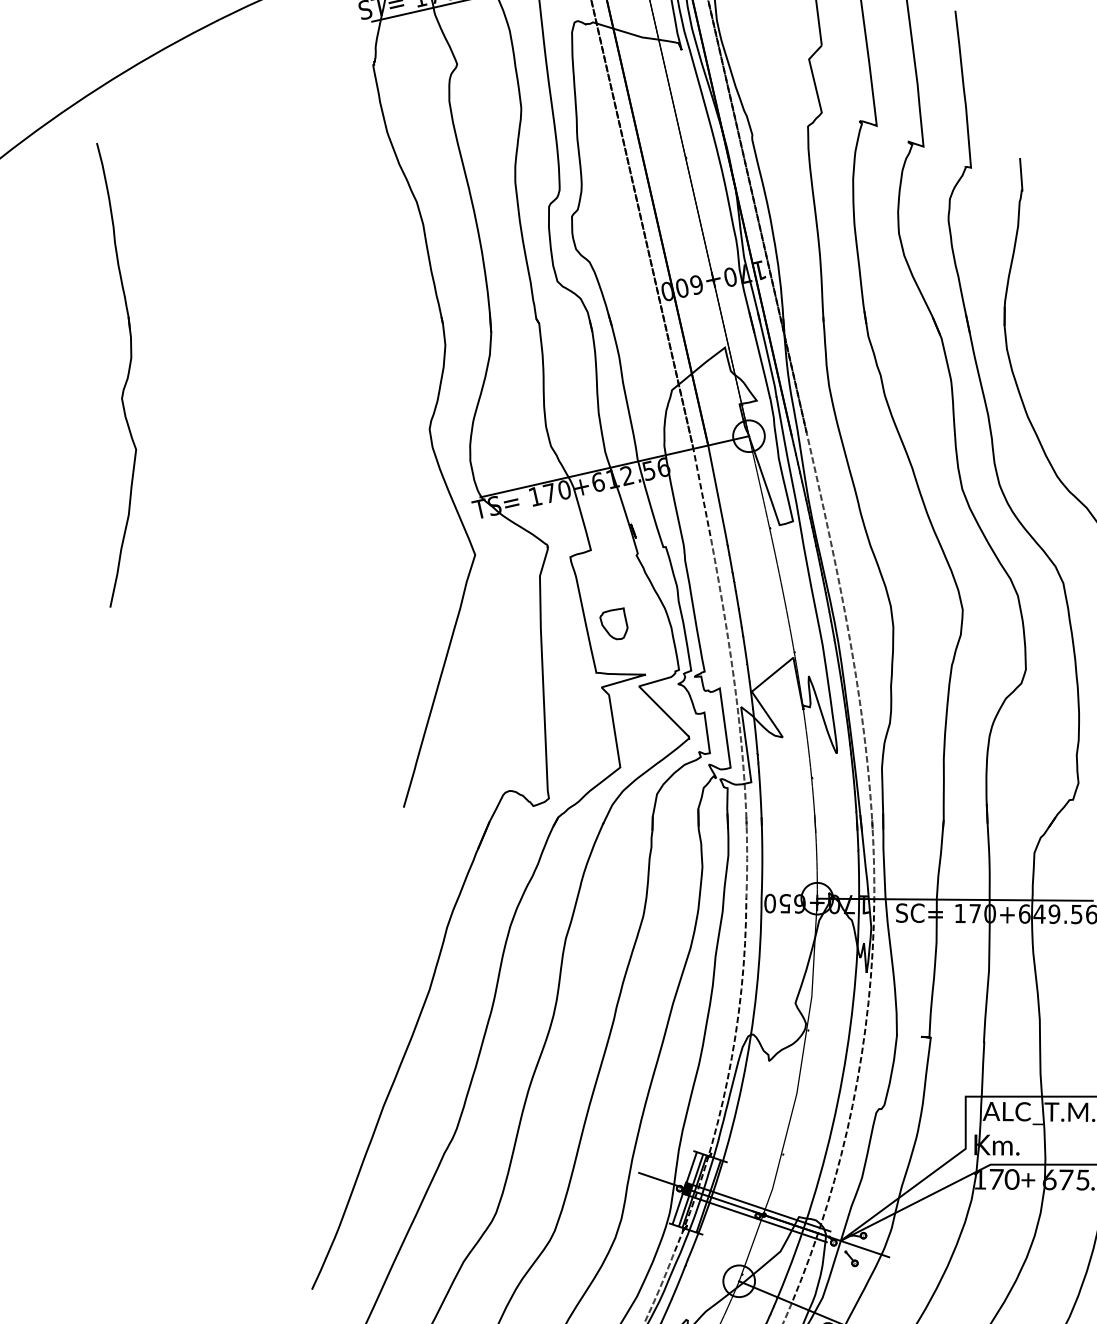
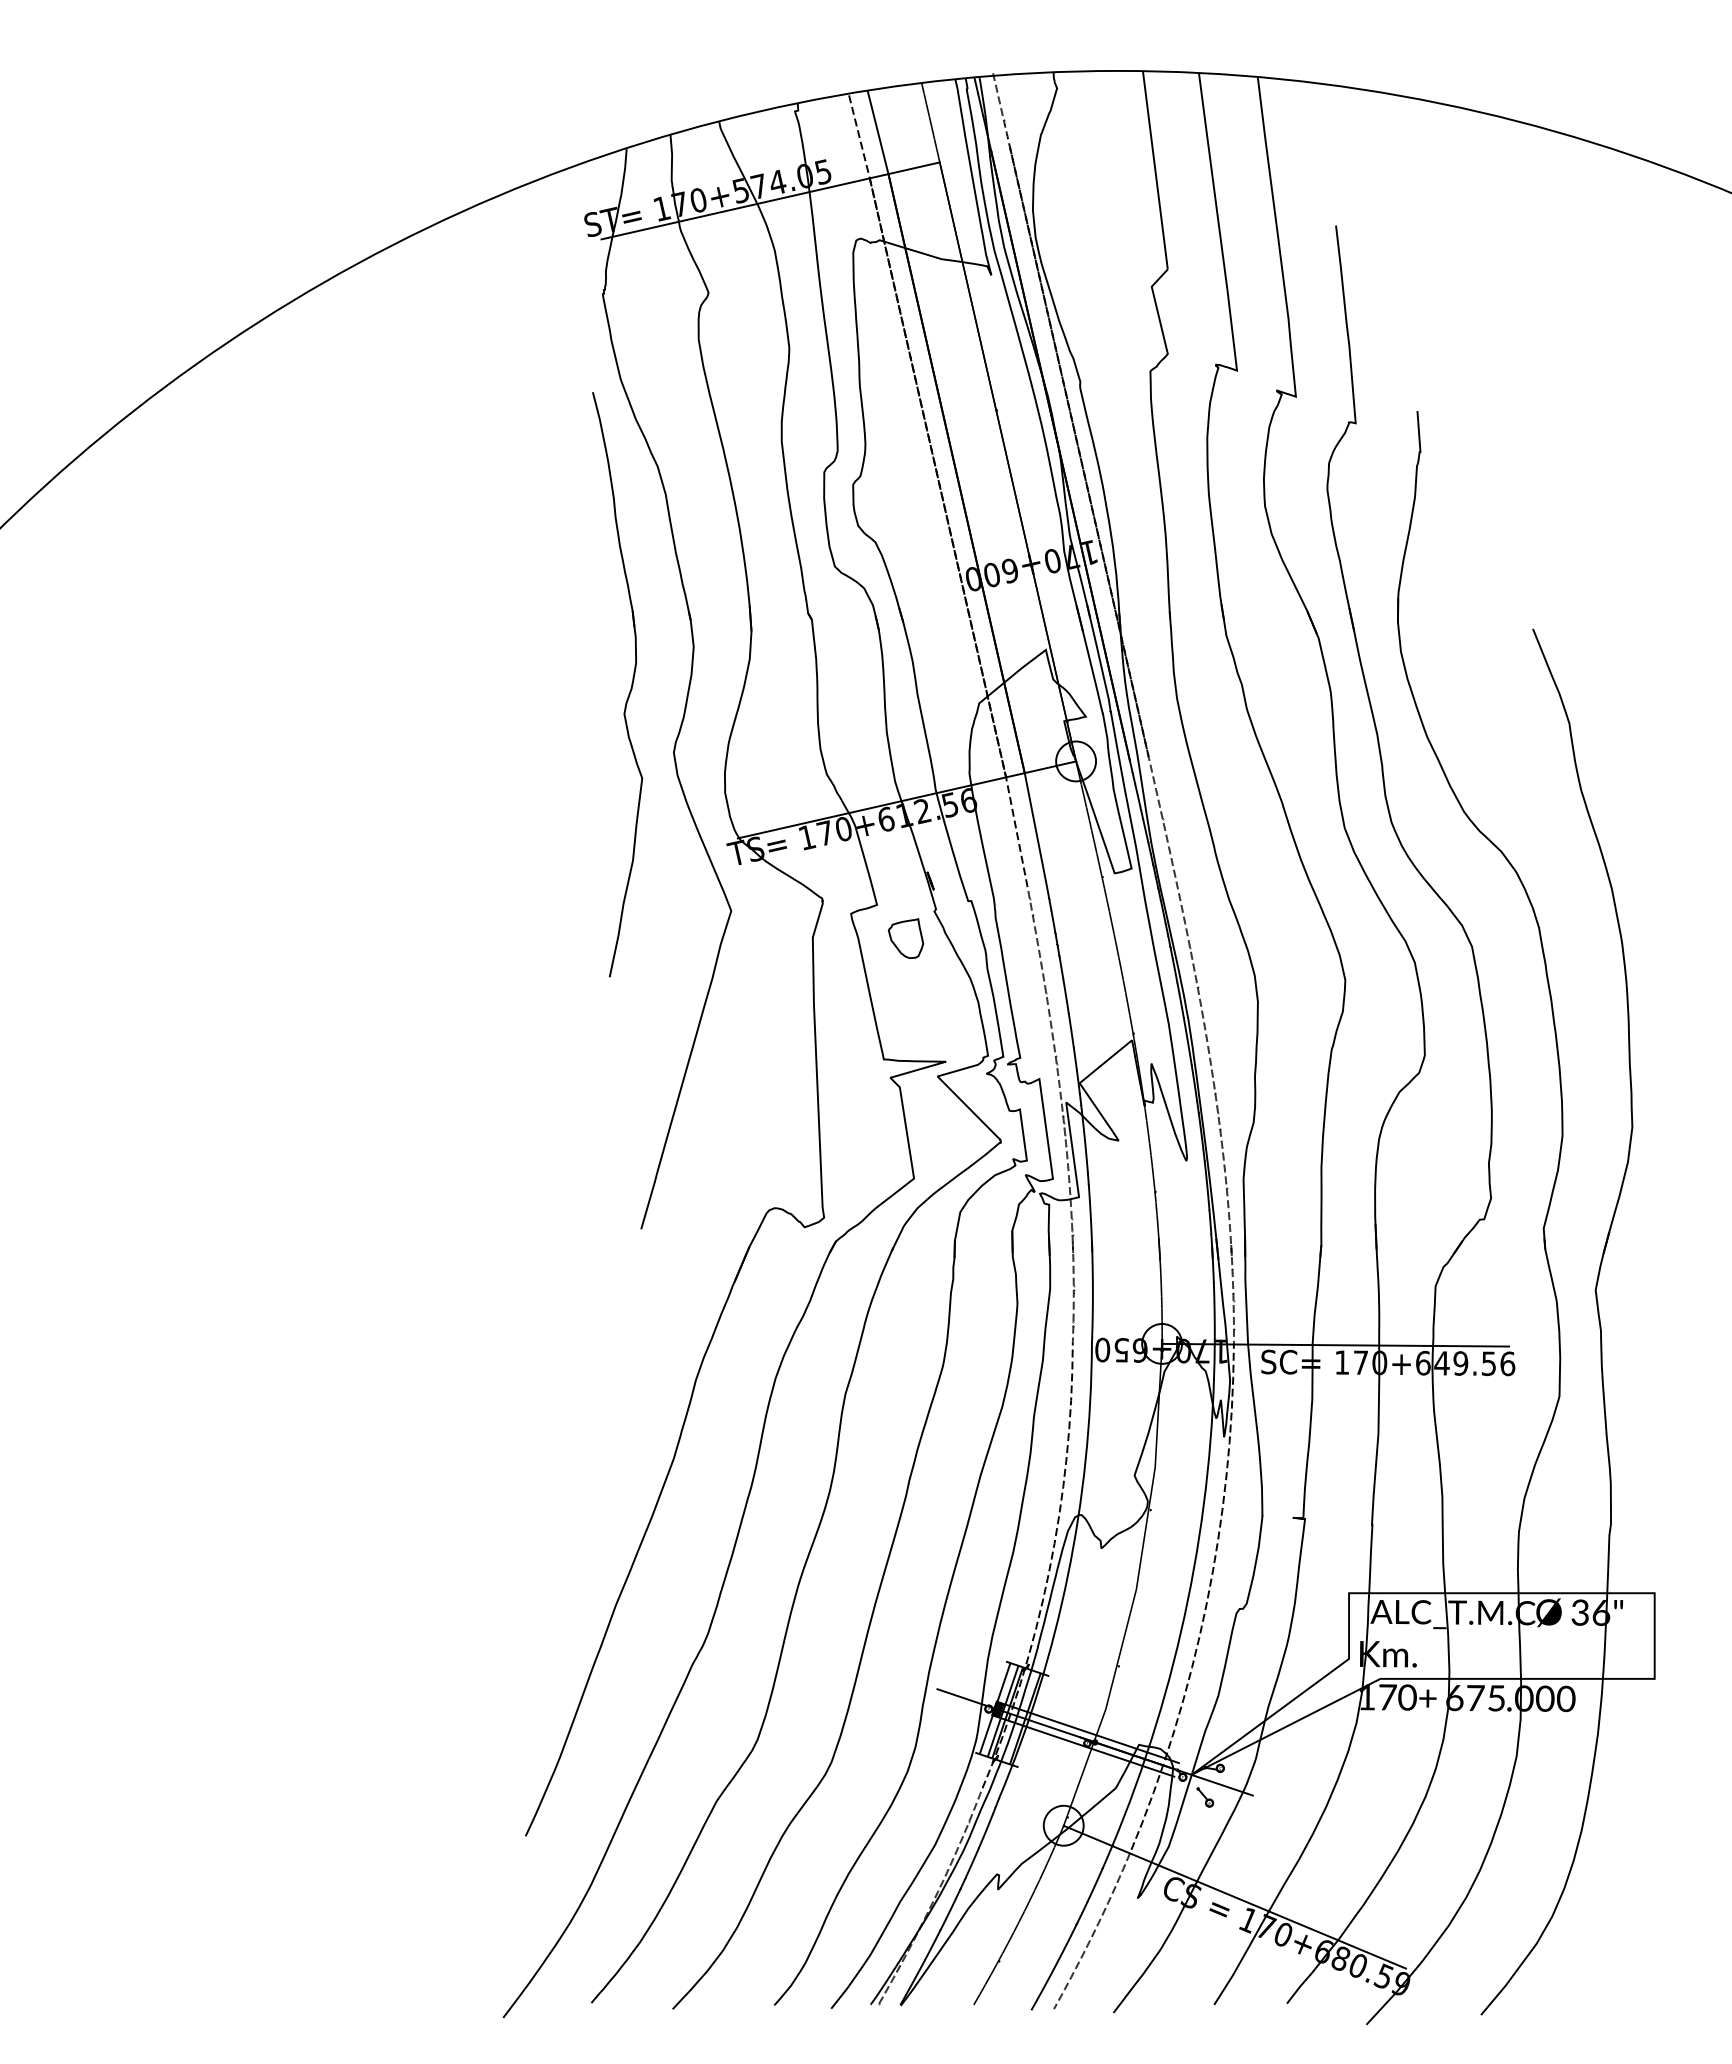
part: (126, 377) -> (630, 687), moved
part: (613, 623) -> (905, 938), moved

